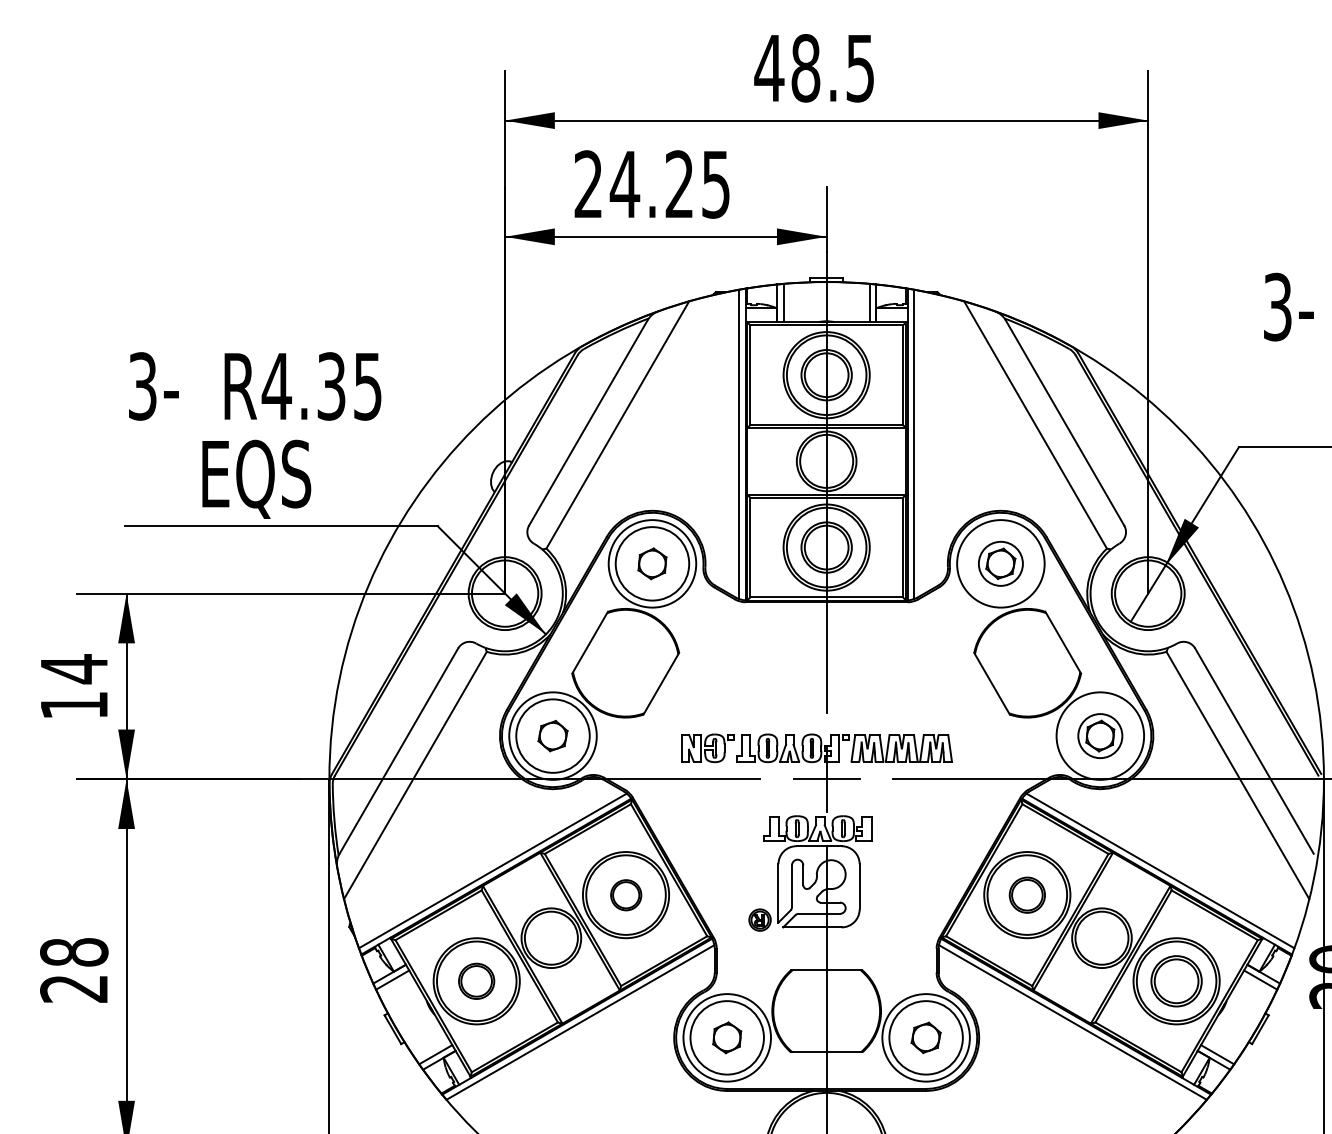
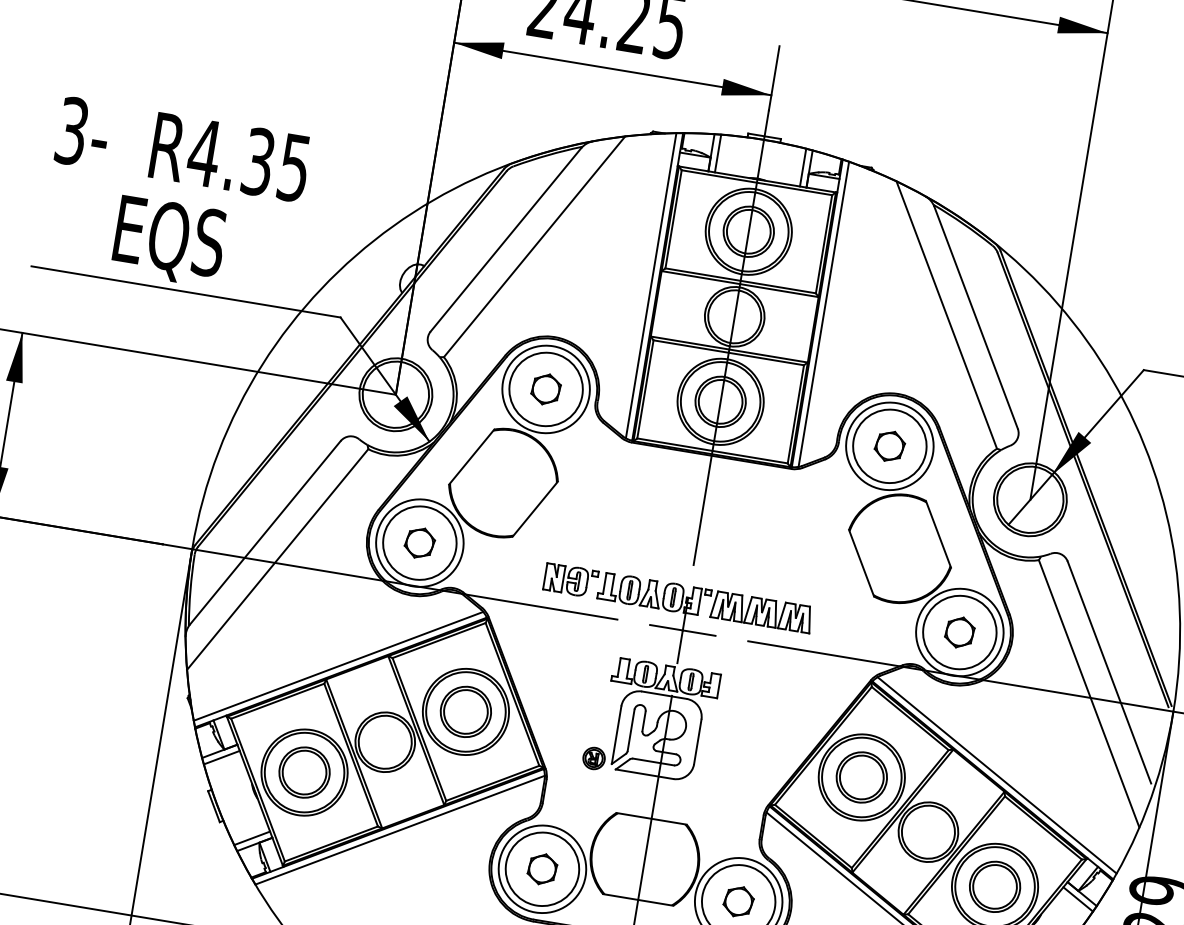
circle: (1000, 563) -> (889, 445), size x1.67
circle: (1100, 735) -> (960, 631), size x1.67
part: (626, 895) -> (466, 712), size x1.67
part: (1027, 895) -> (861, 777), size x1.43
part: (476, 981) -> (304, 772), size x1.43

